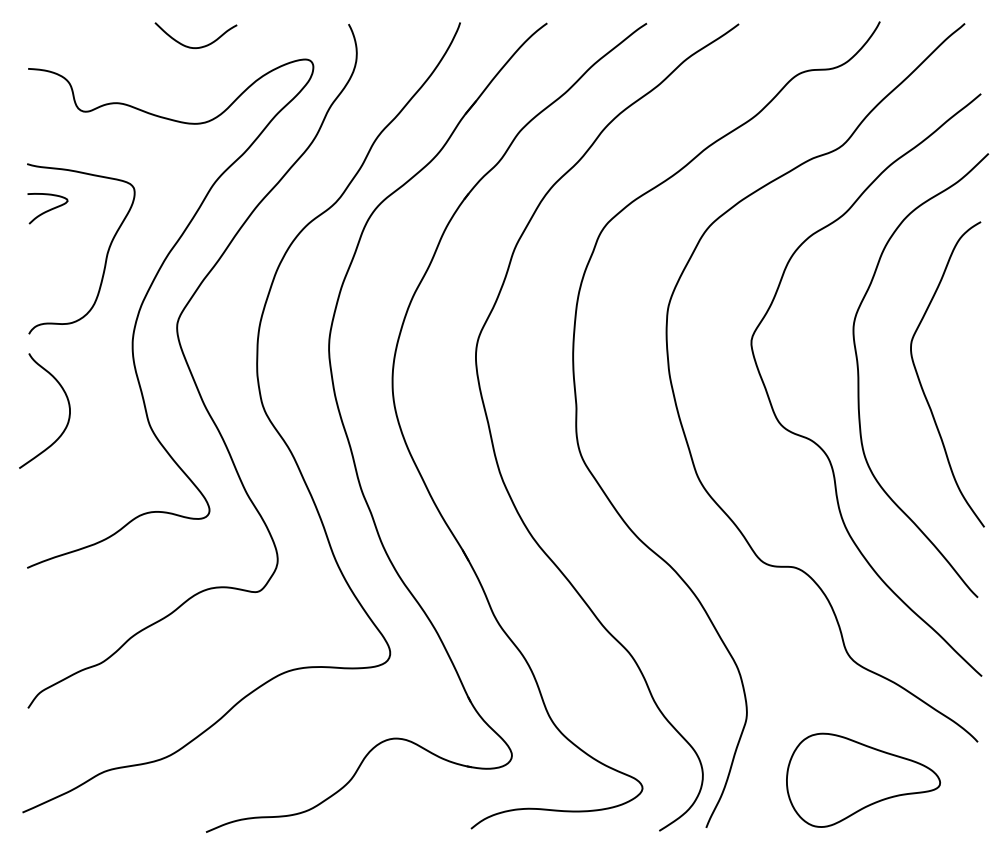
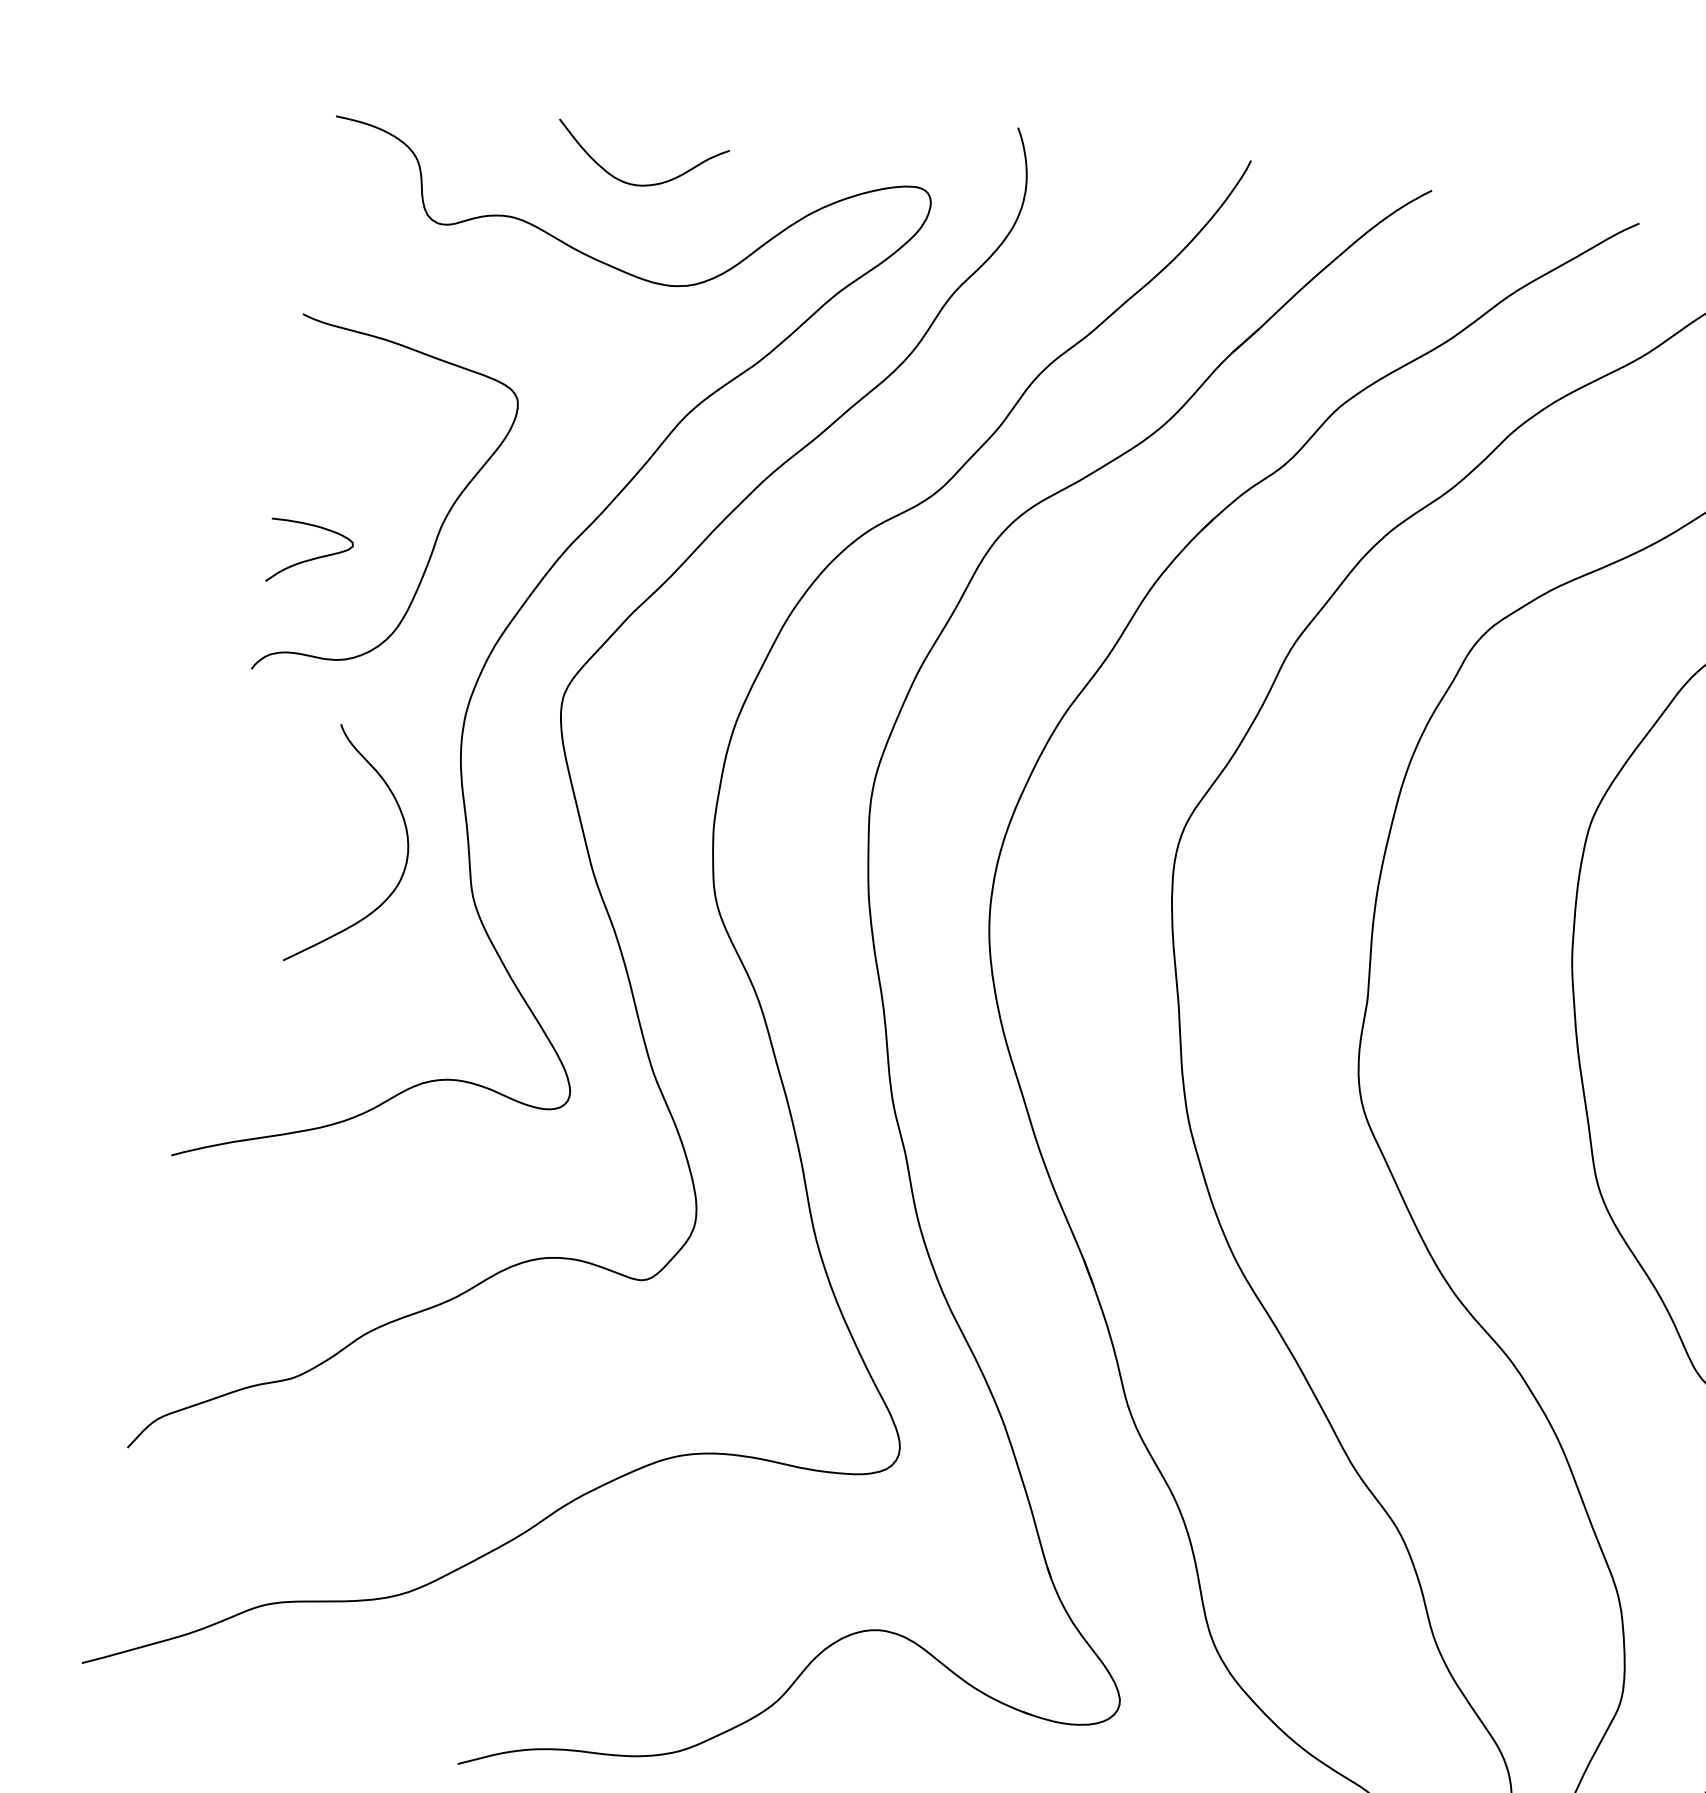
curve: (199, 46) -> (644, 182), moved
curve: (48, 209) -> (310, 557), moved
curve: (68, 407) -> (405, 849), moved

